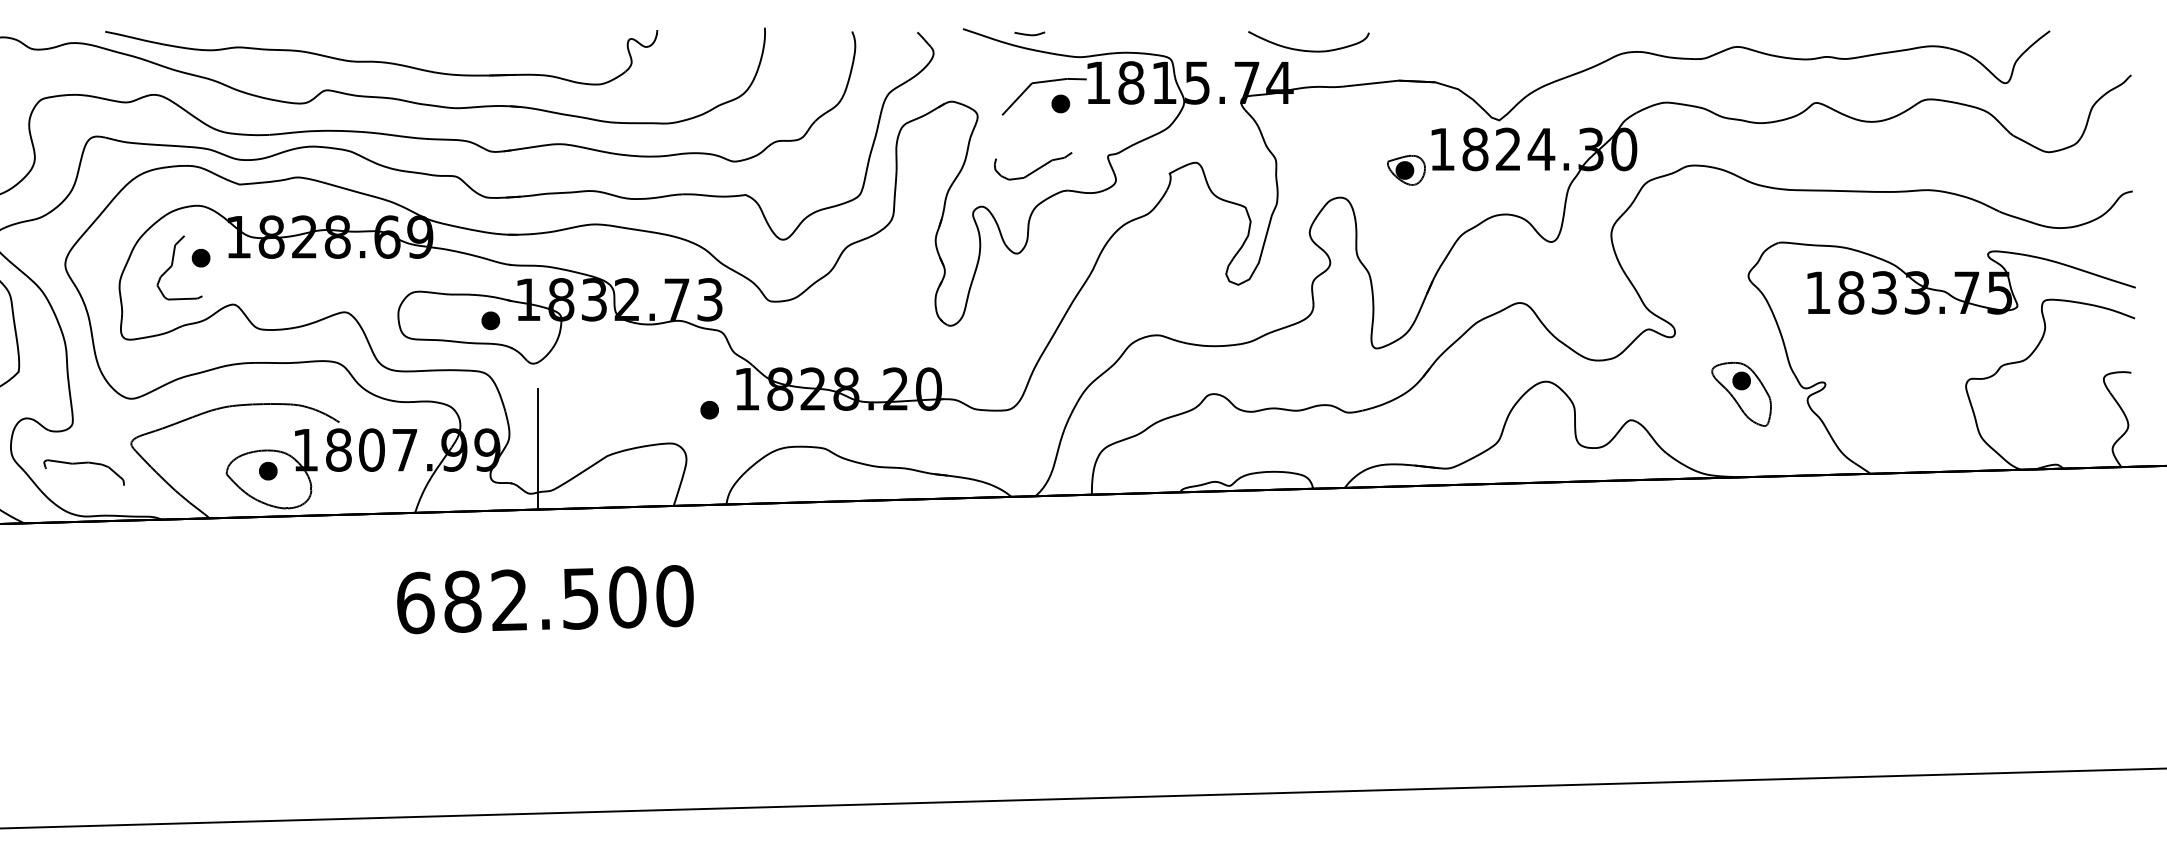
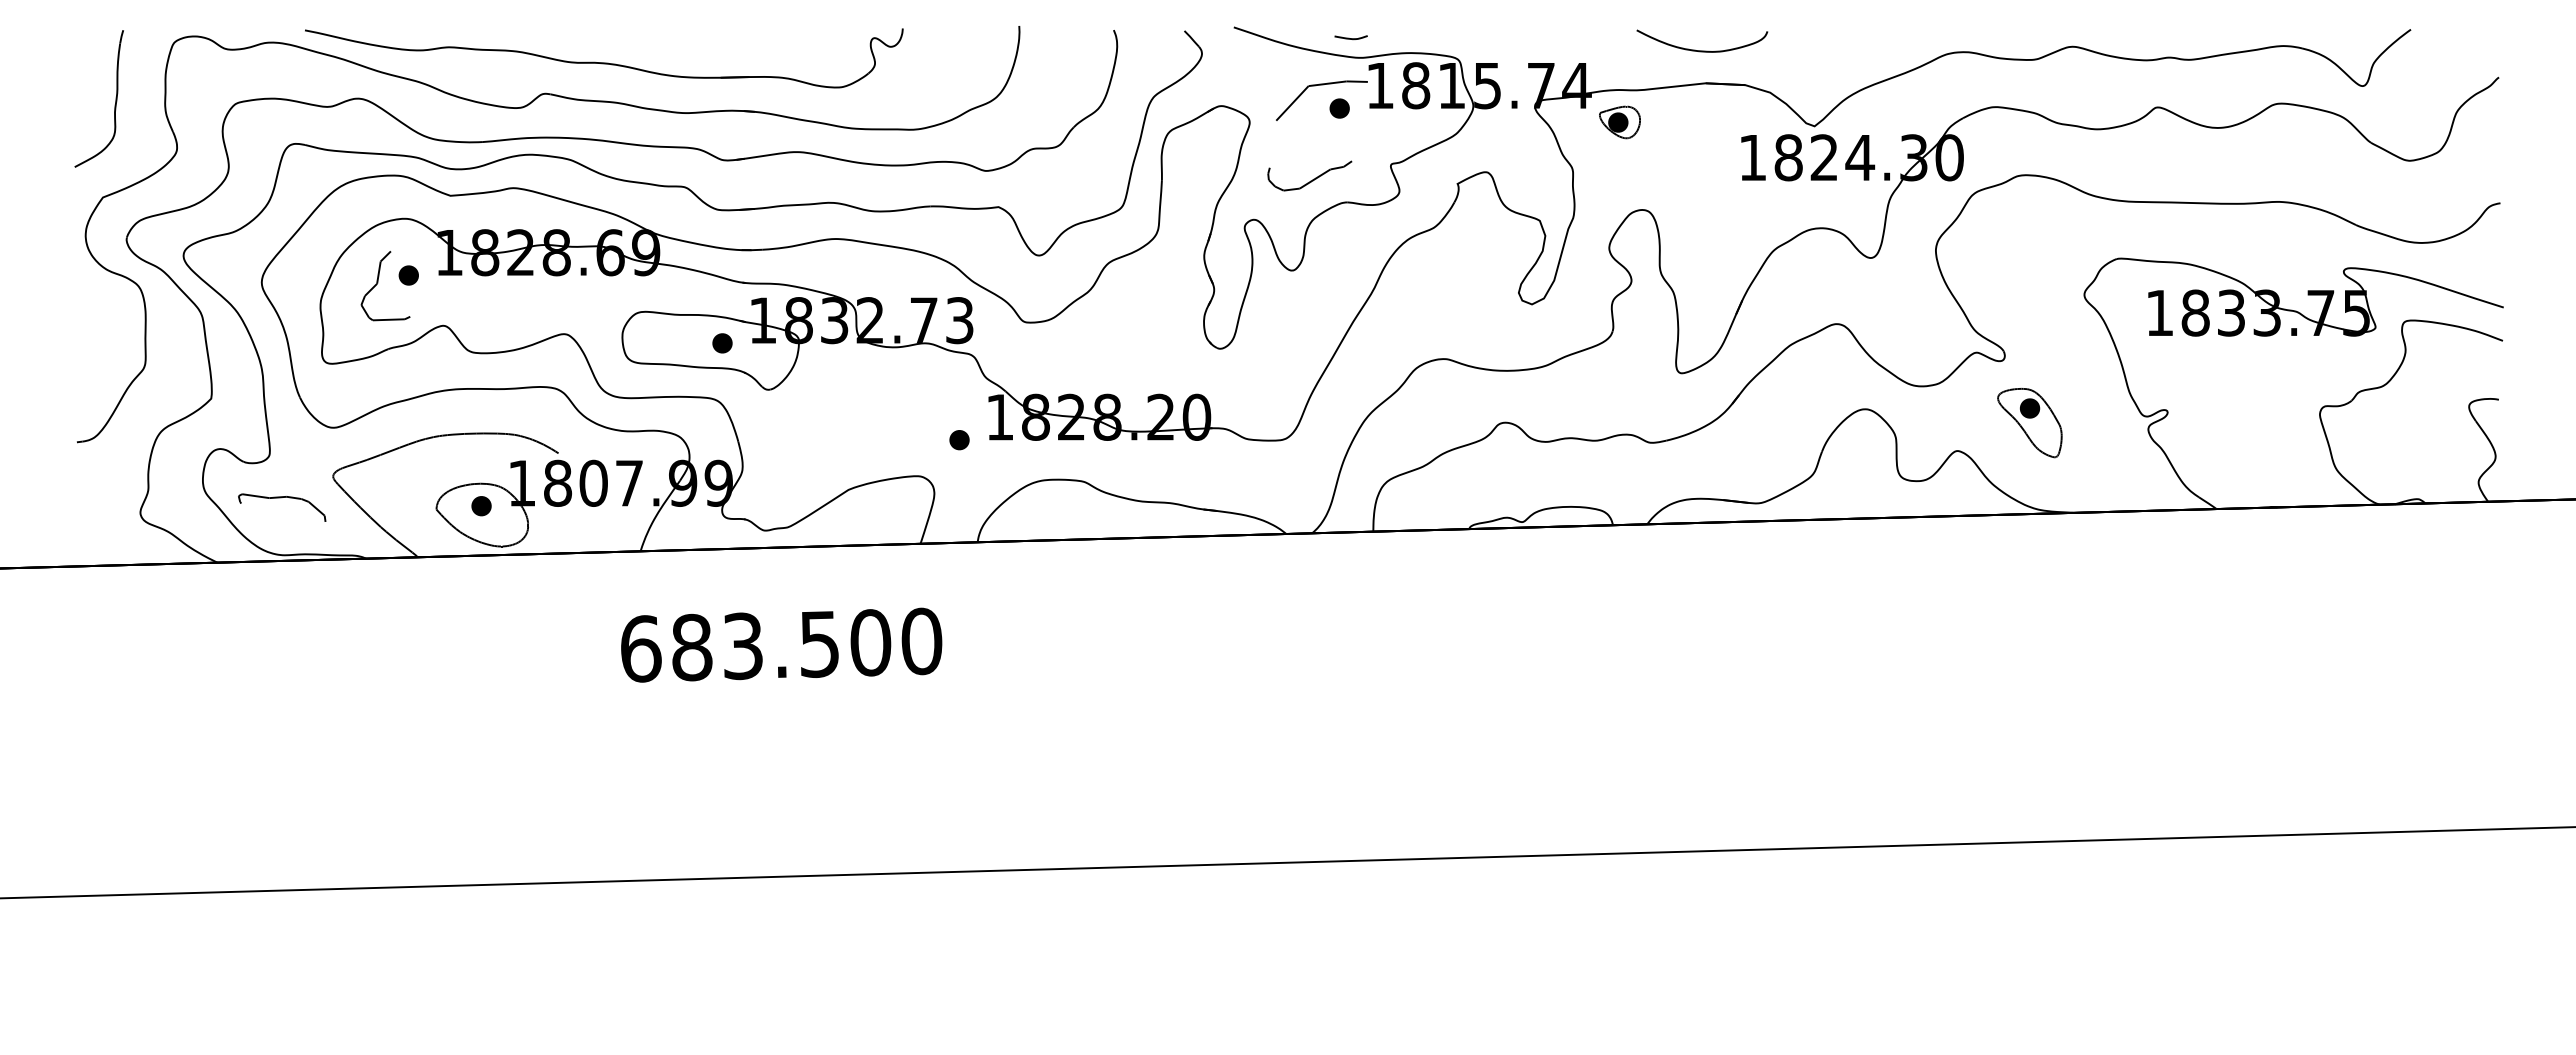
curve: (1028, 33) -> (1349, 37), moved
curve: (1309, 50) -> (1702, 50), moved
part: (1405, 170) -> (1619, 122), moved
part: (1741, 394) -> (2029, 423), moved
line: (537, 449) -> (773, 482), removed
text: (509, 600) -> (742, 646), 682.500 -> 683.500

